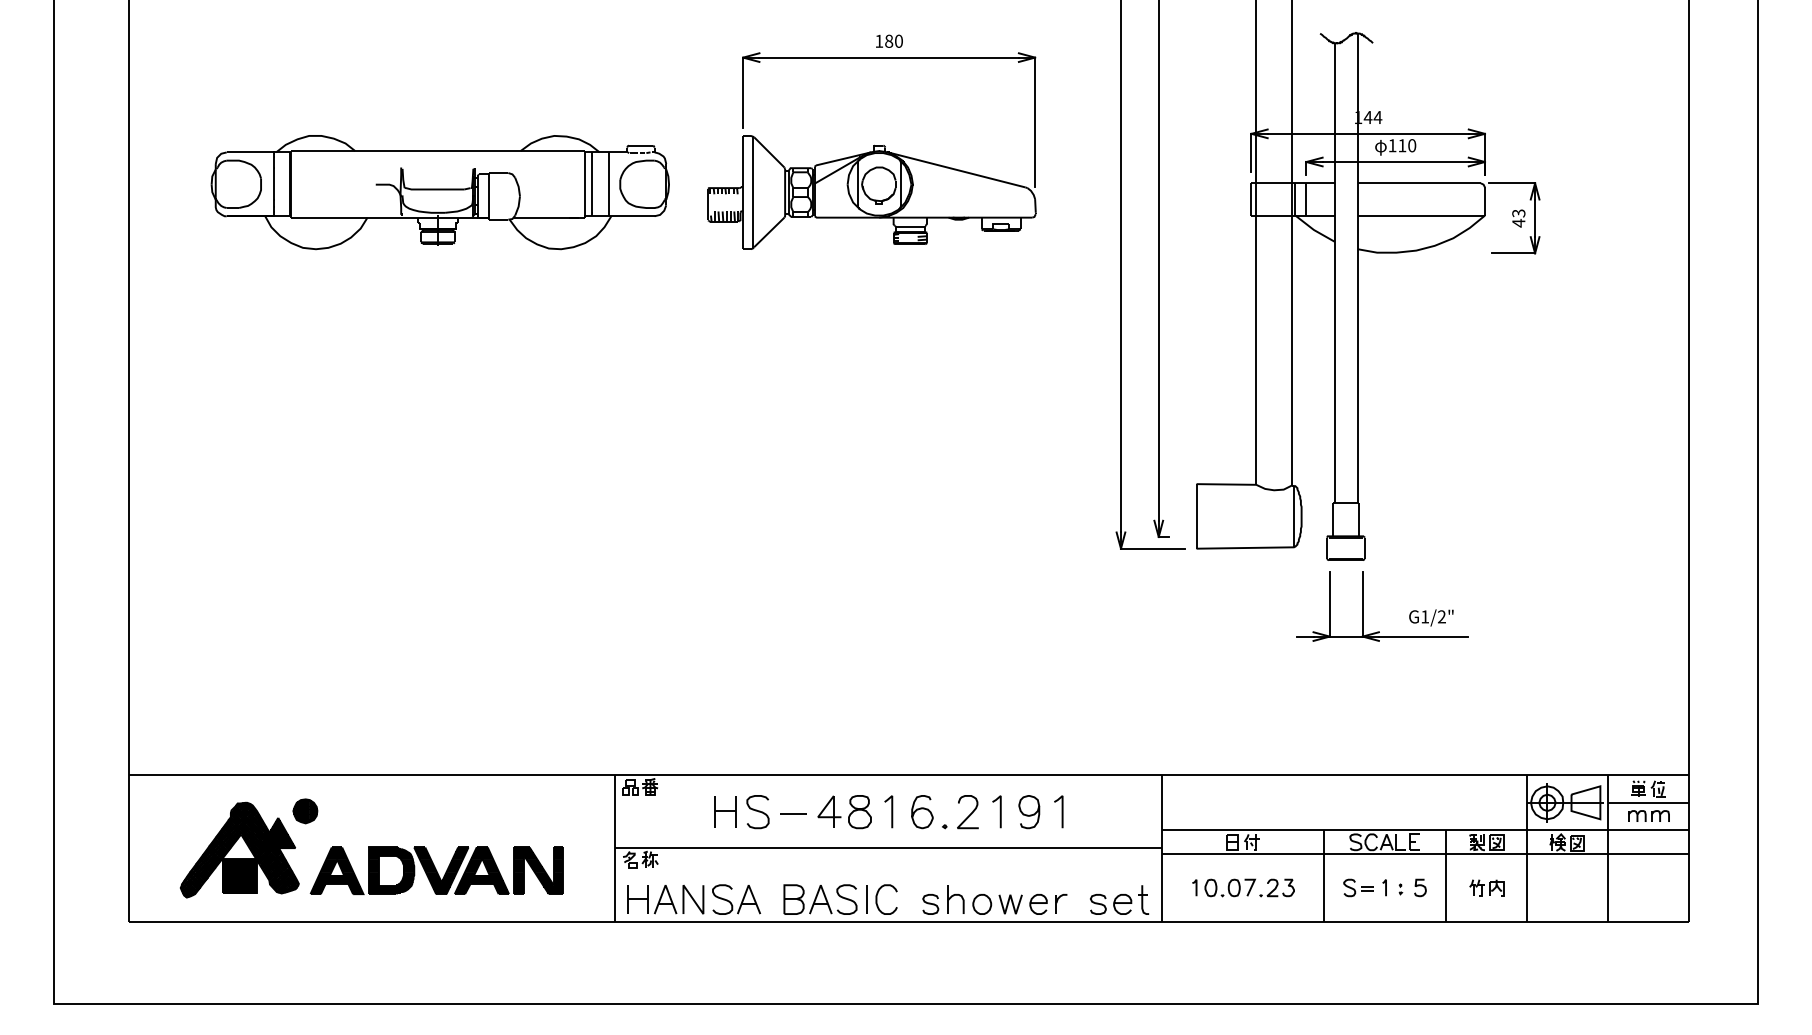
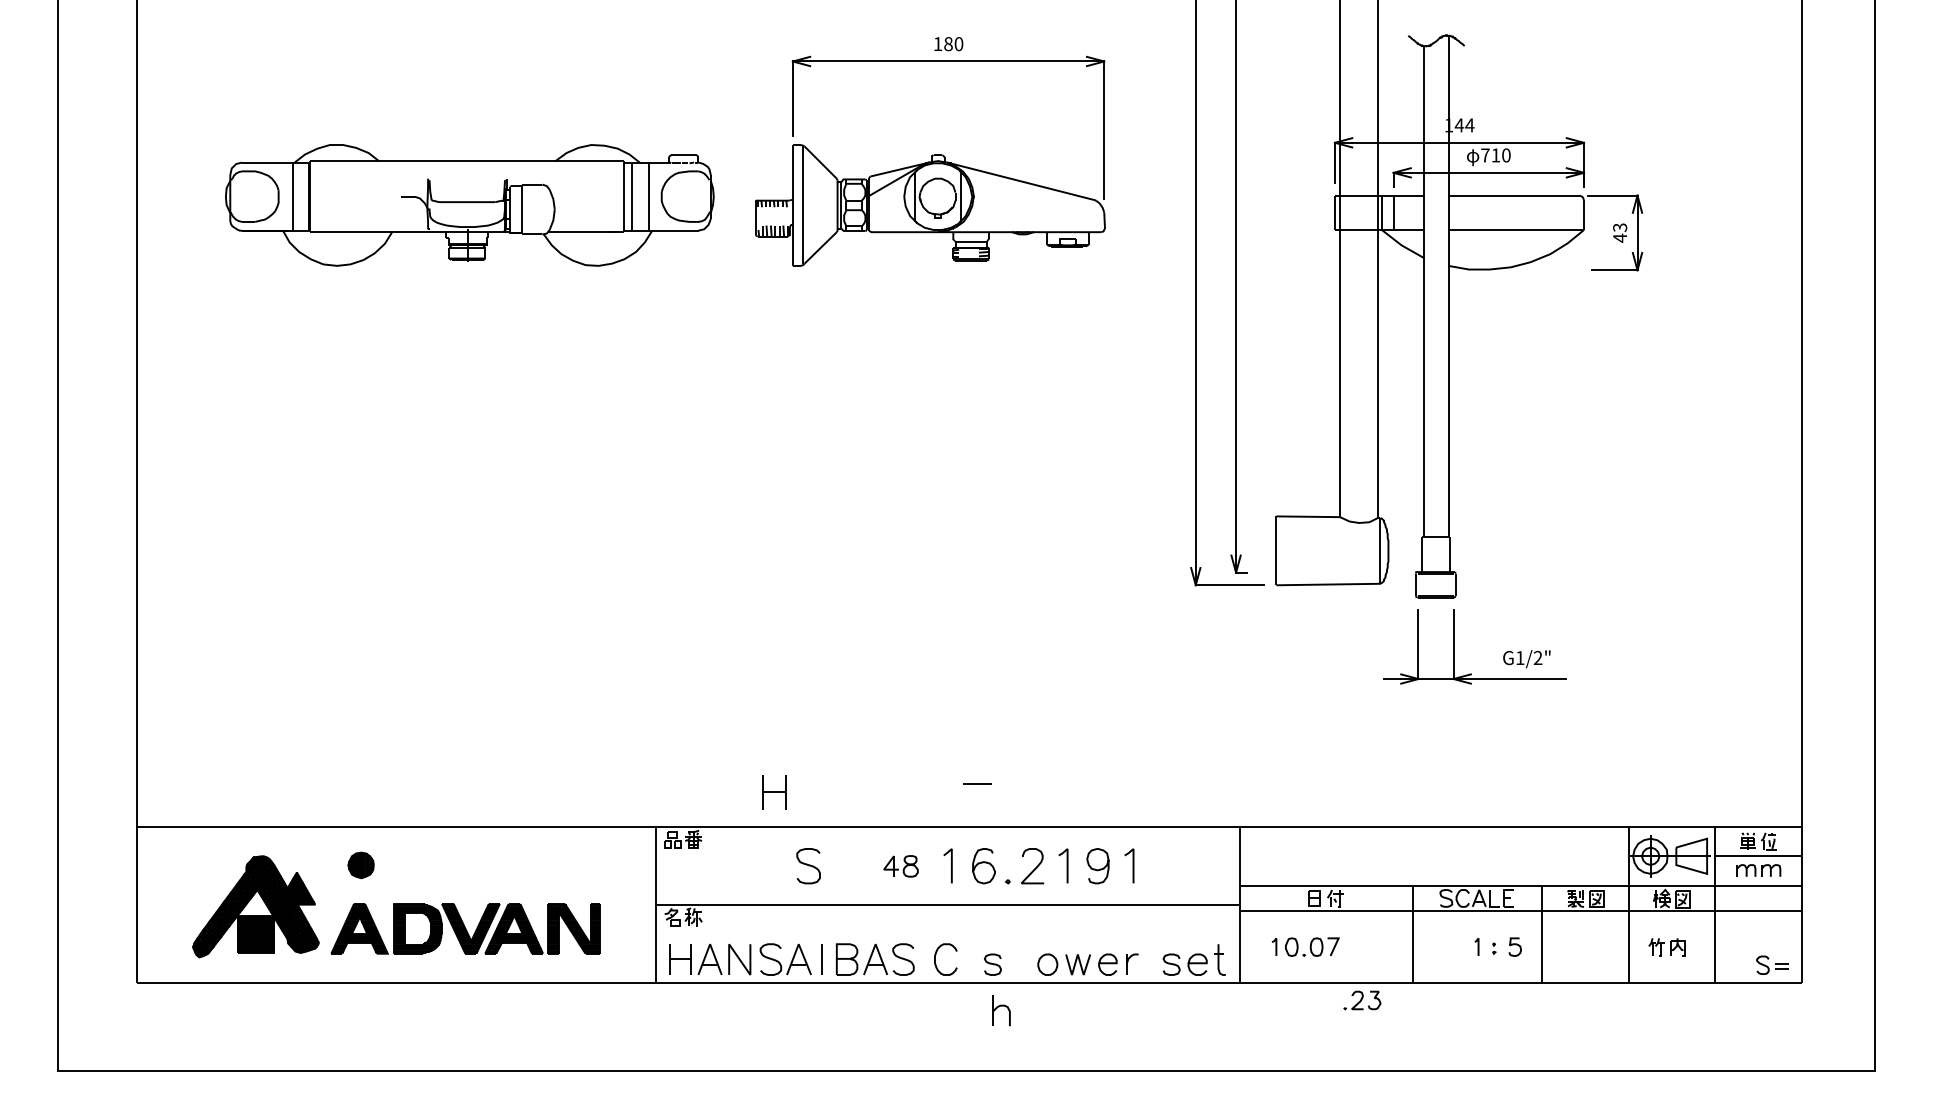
text: (1392, 145) -> (1485, 155), 110 -> 710
part: (305, 811) -> (361, 865), moved
part: (725, 811) -> (773, 791), moved
part: (844, 812) -> (900, 866), size x0.6
line: (793, 813) -> (977, 783), moved
part: (1276, 887) -> (1361, 999), moved
part: (1358, 887) -> (1772, 964), moved
part: (1486, 887) -> (1666, 946), moved
line: (866, 899) -> (821, 959), moved
part: (955, 899) -> (1001, 1010), moved

